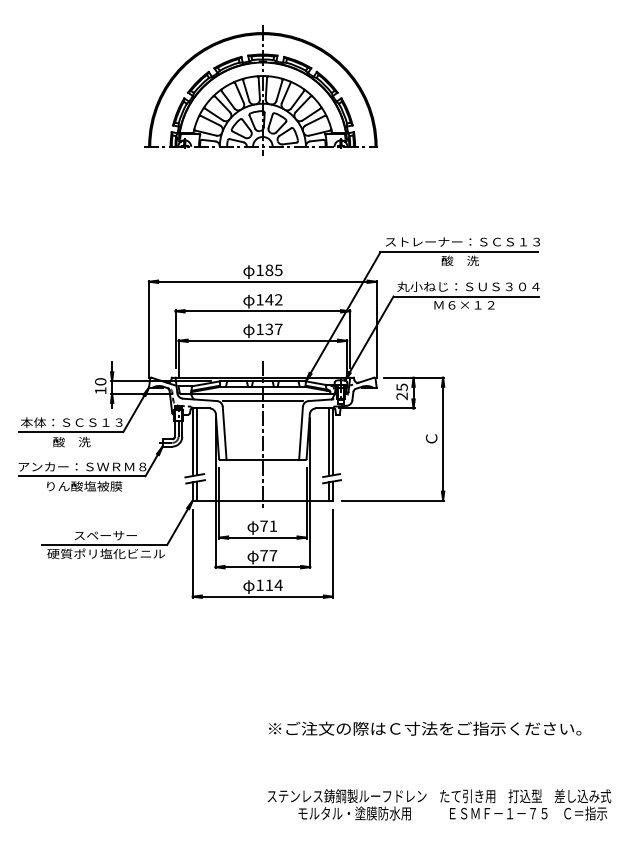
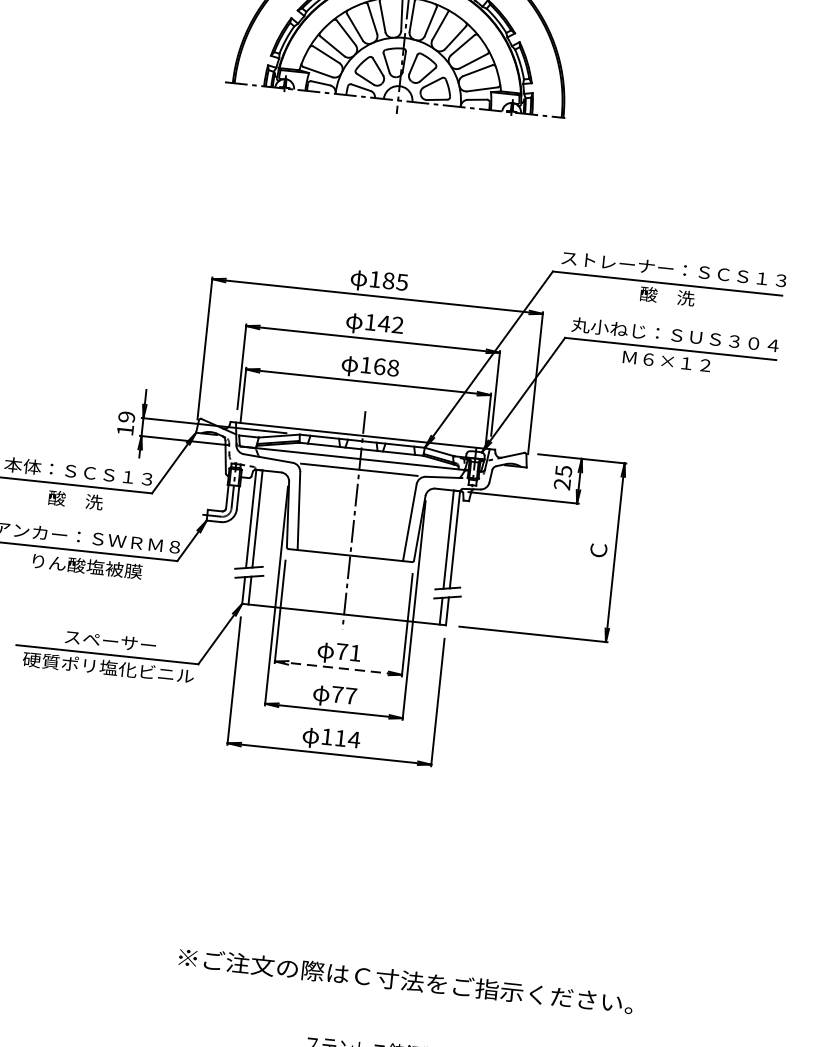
text: (273, 329) -> (385, 367), 137 -> 168
text: (100, 381) -> (126, 416), 10 -> 19
line: (262, 537) -> (337, 667), solid -> dashed
text: (425, 728) -> (406, 980), moved

